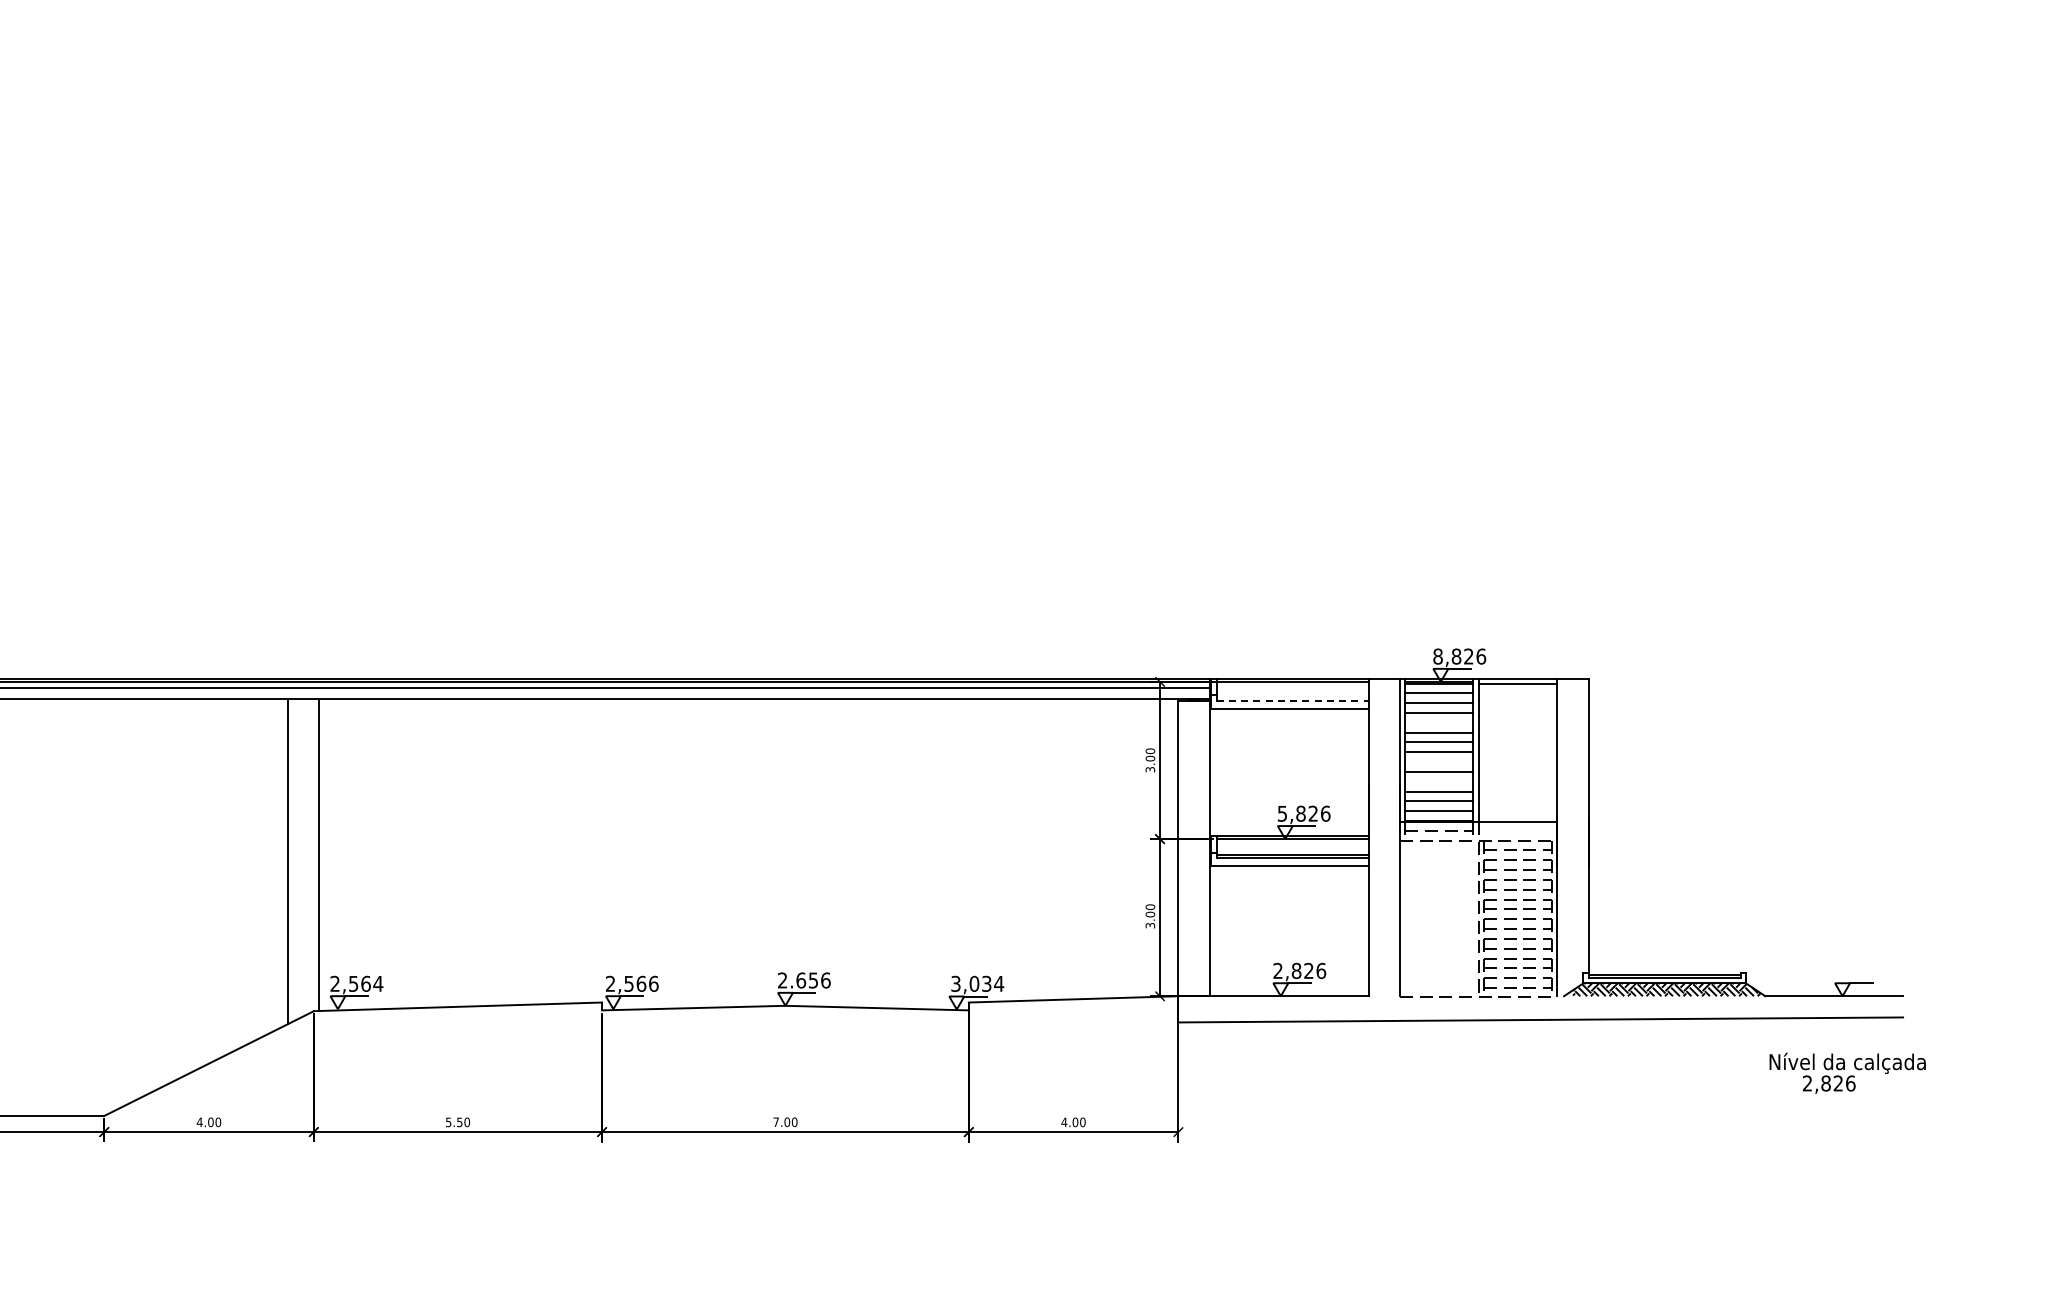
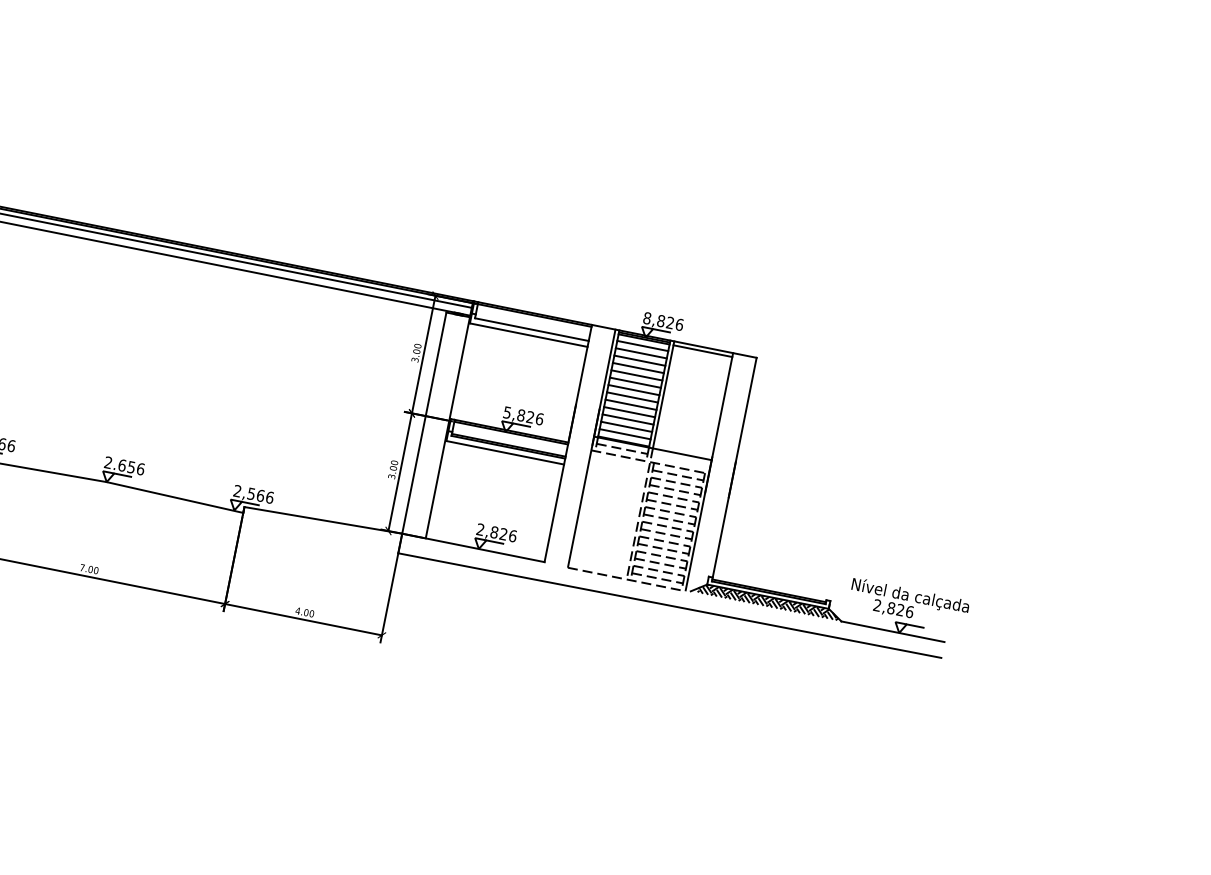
line: (1292, 700) -> (531, 329), dashed -> solid
line: (1439, 722) -> (638, 367), added
line: (1439, 762) -> (632, 397), added
line: (1439, 781) -> (629, 412), added
text: (977, 983) -> (253, 494), 3,034 -> 2,566
text: (1847, 1072) -> (908, 603), moved

